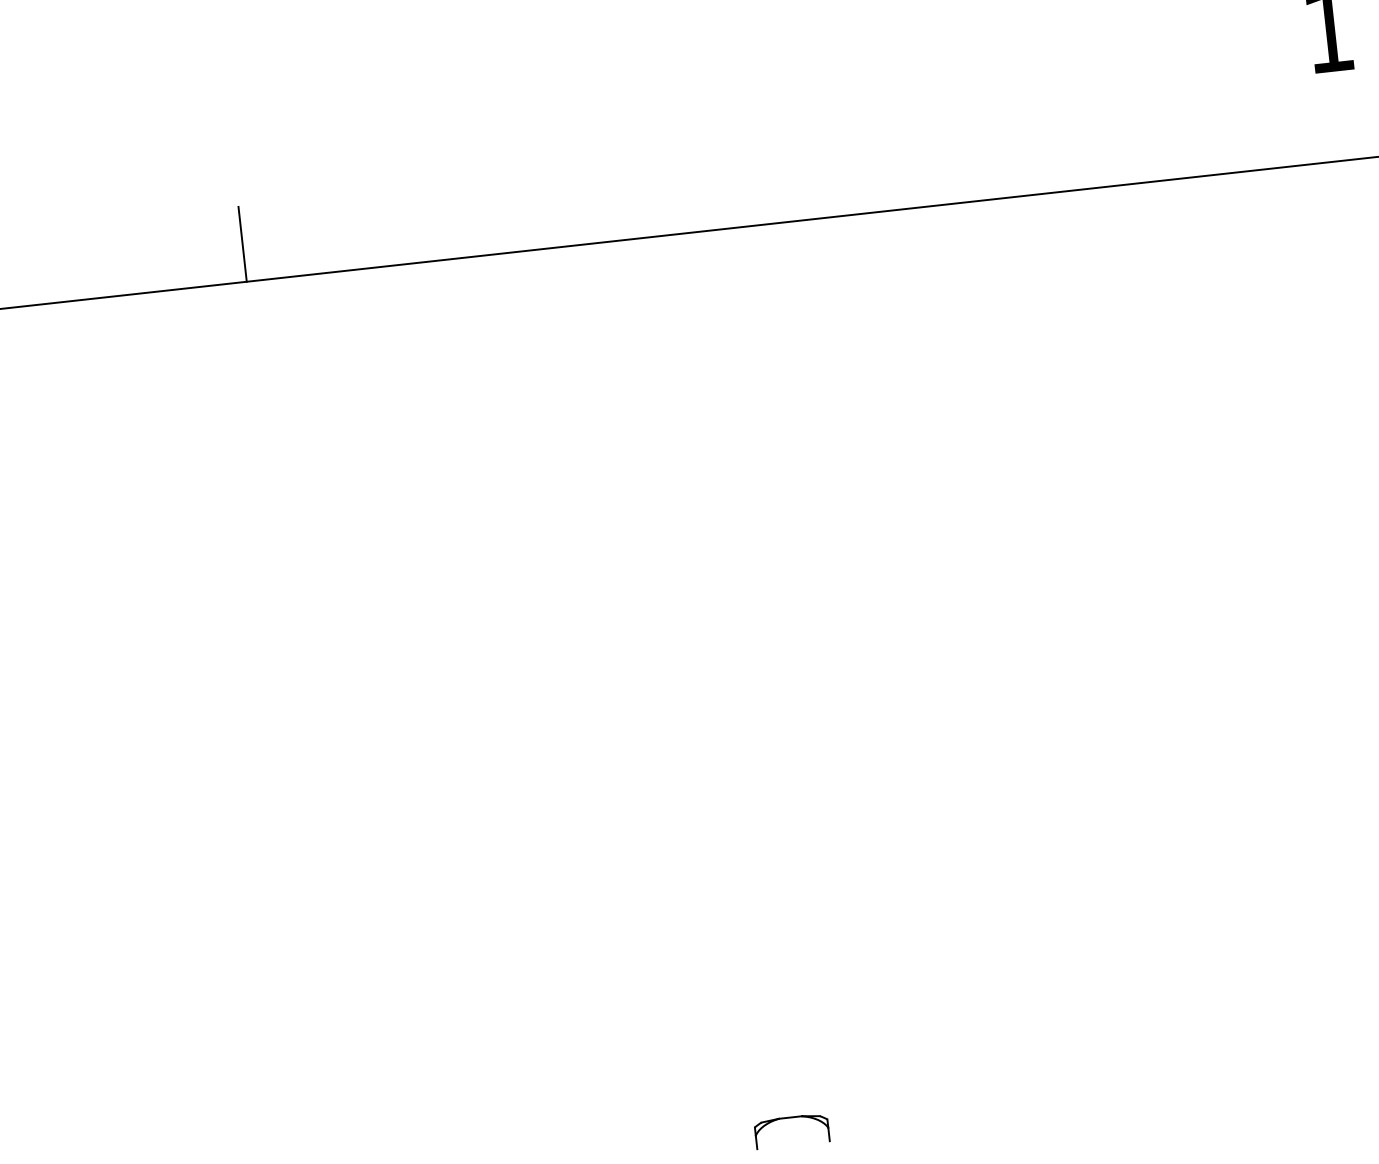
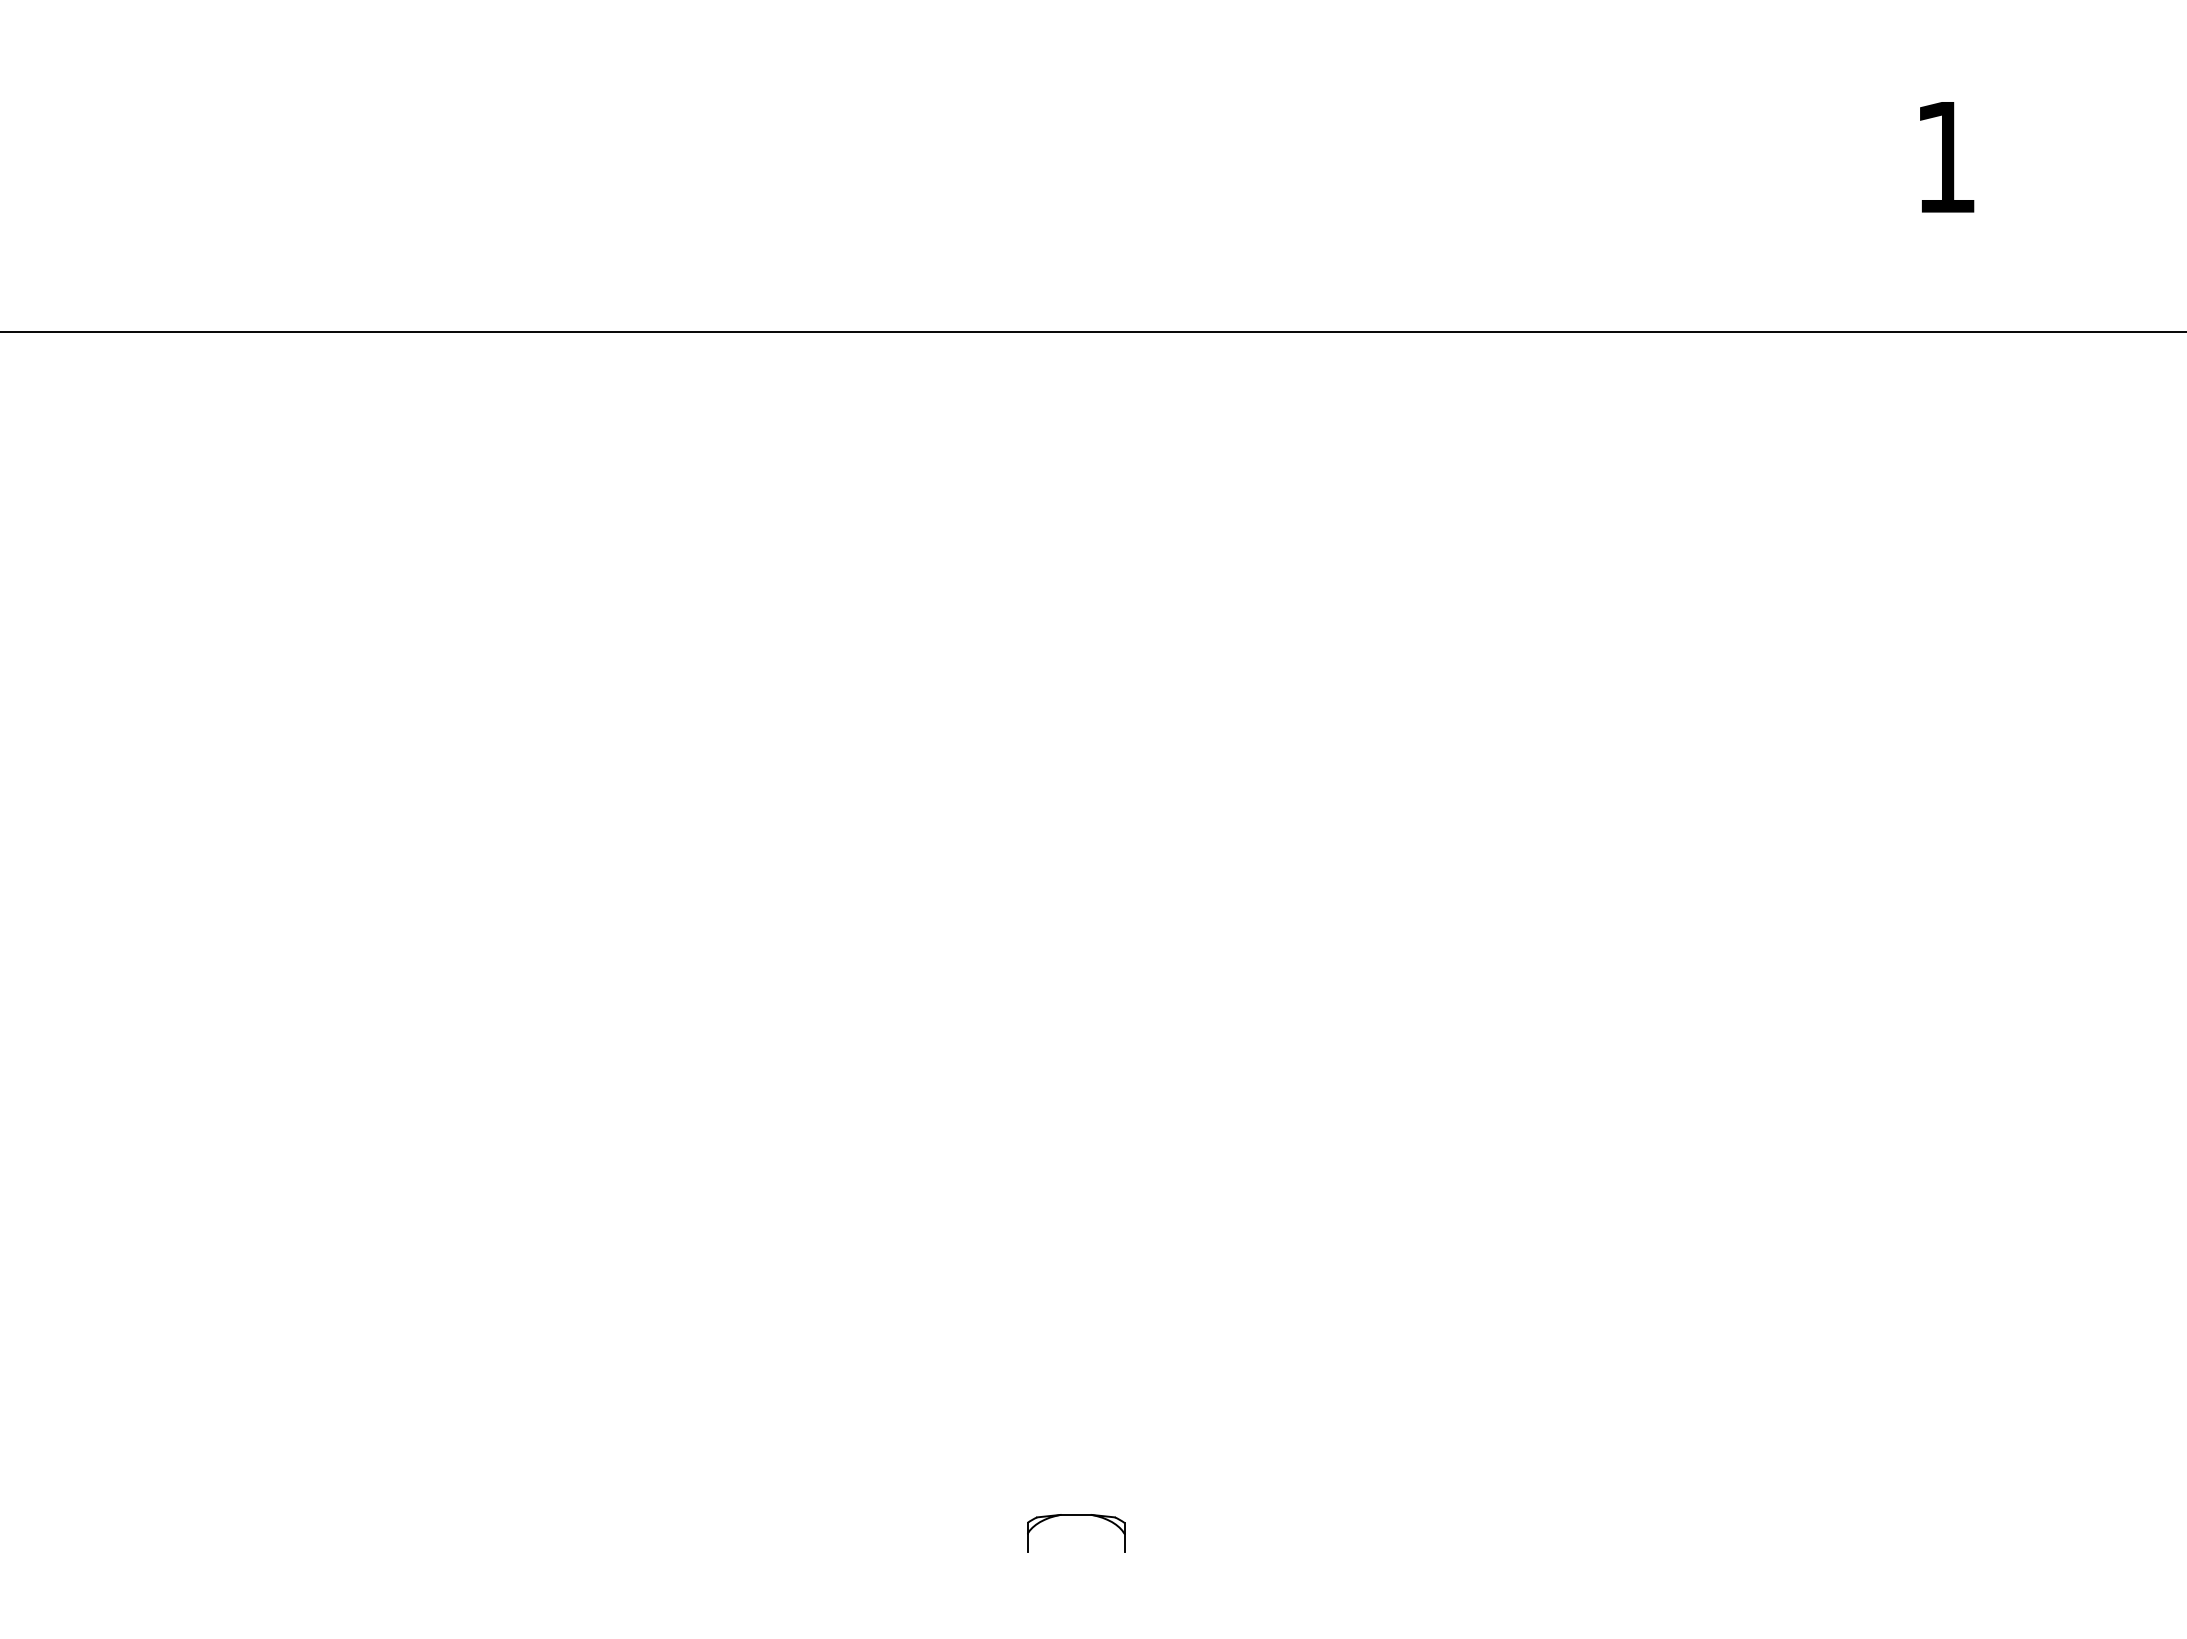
line: (242, 244) -> (479, 281), removed

